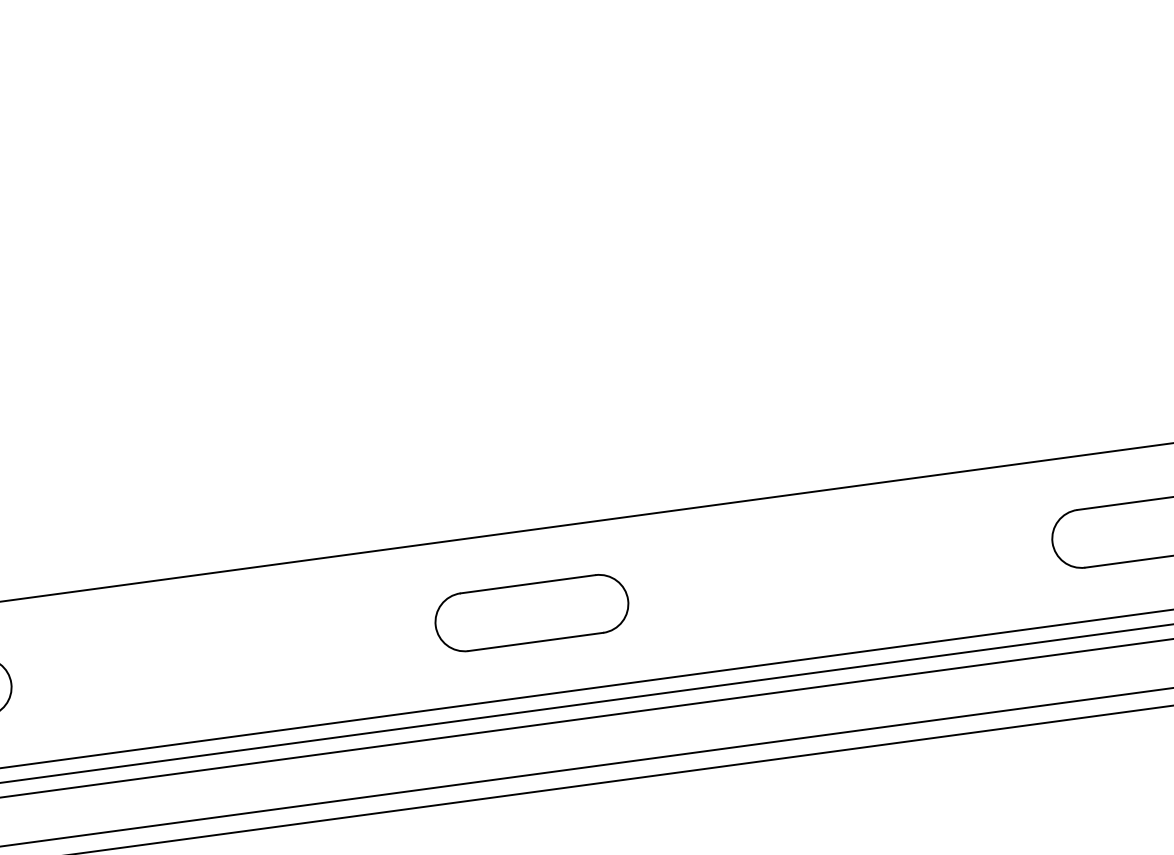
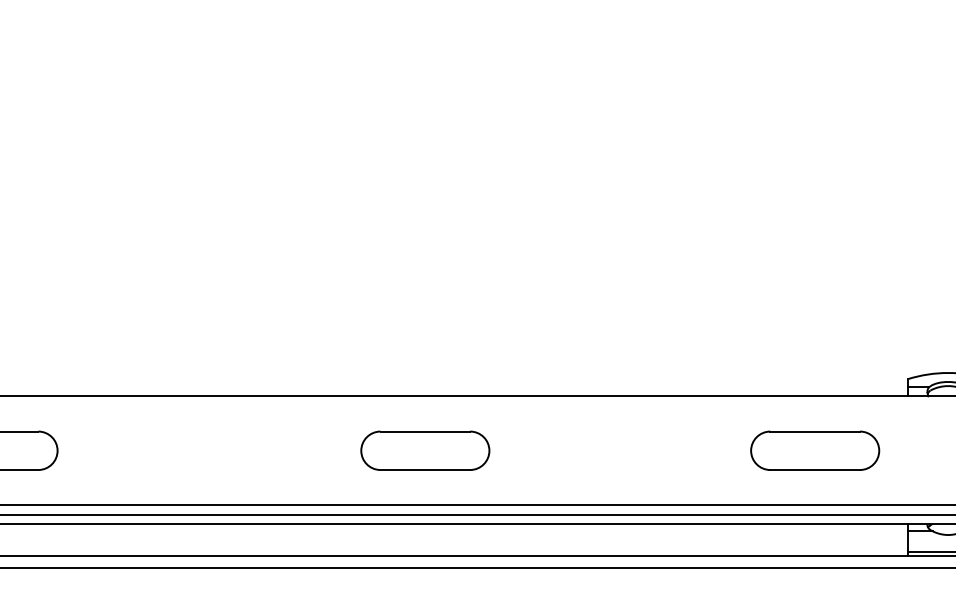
part: (532, 612) -> (425, 450), moved

